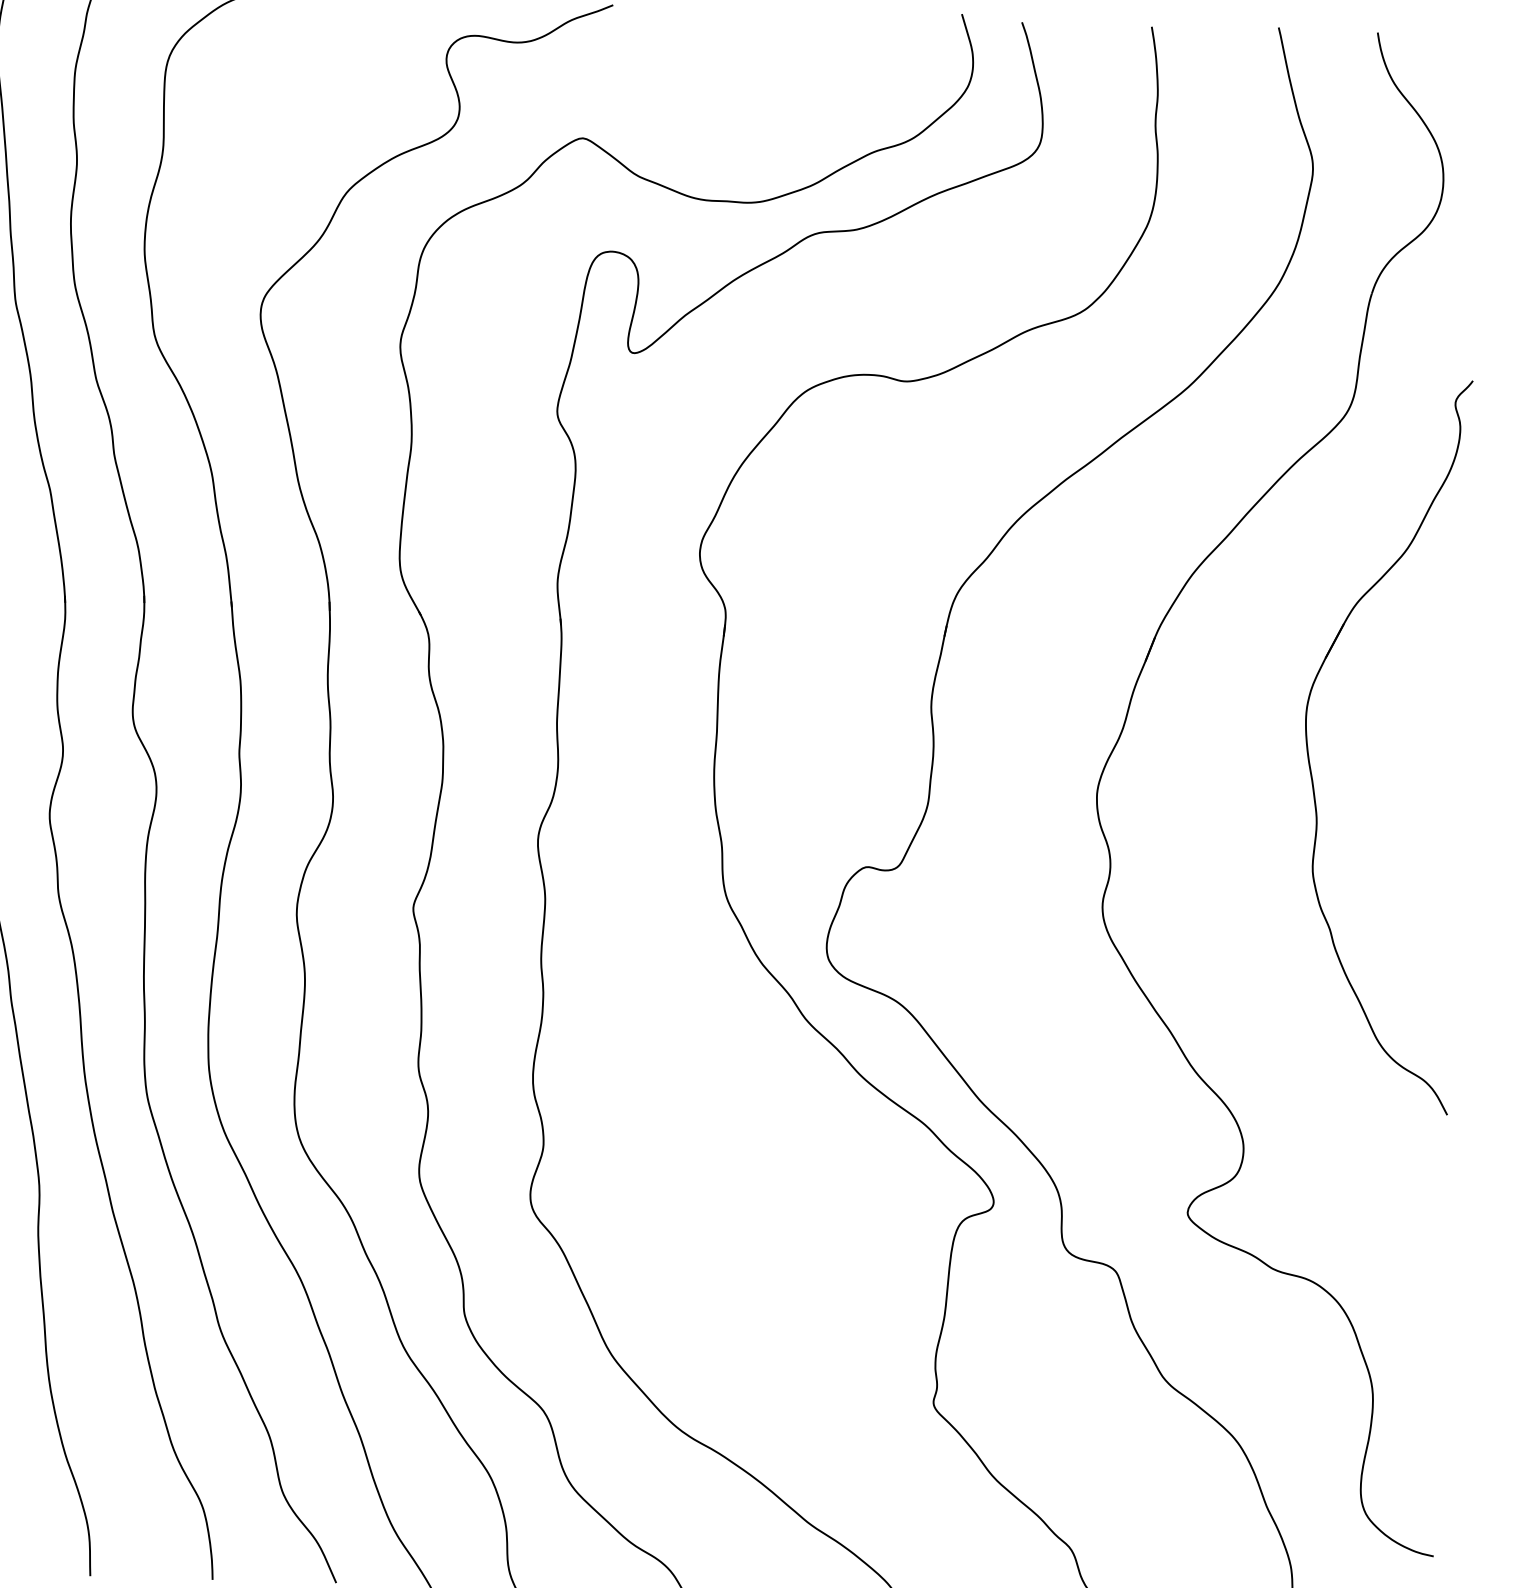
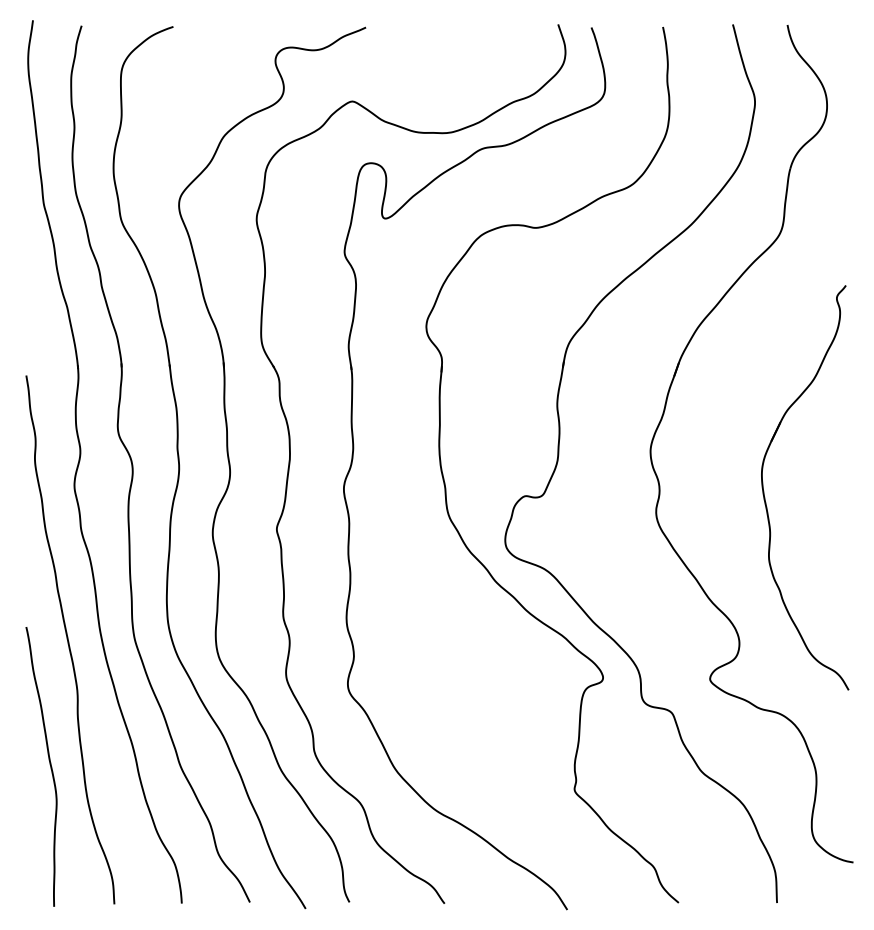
part: (1309, 748) -> (764, 491), moved

